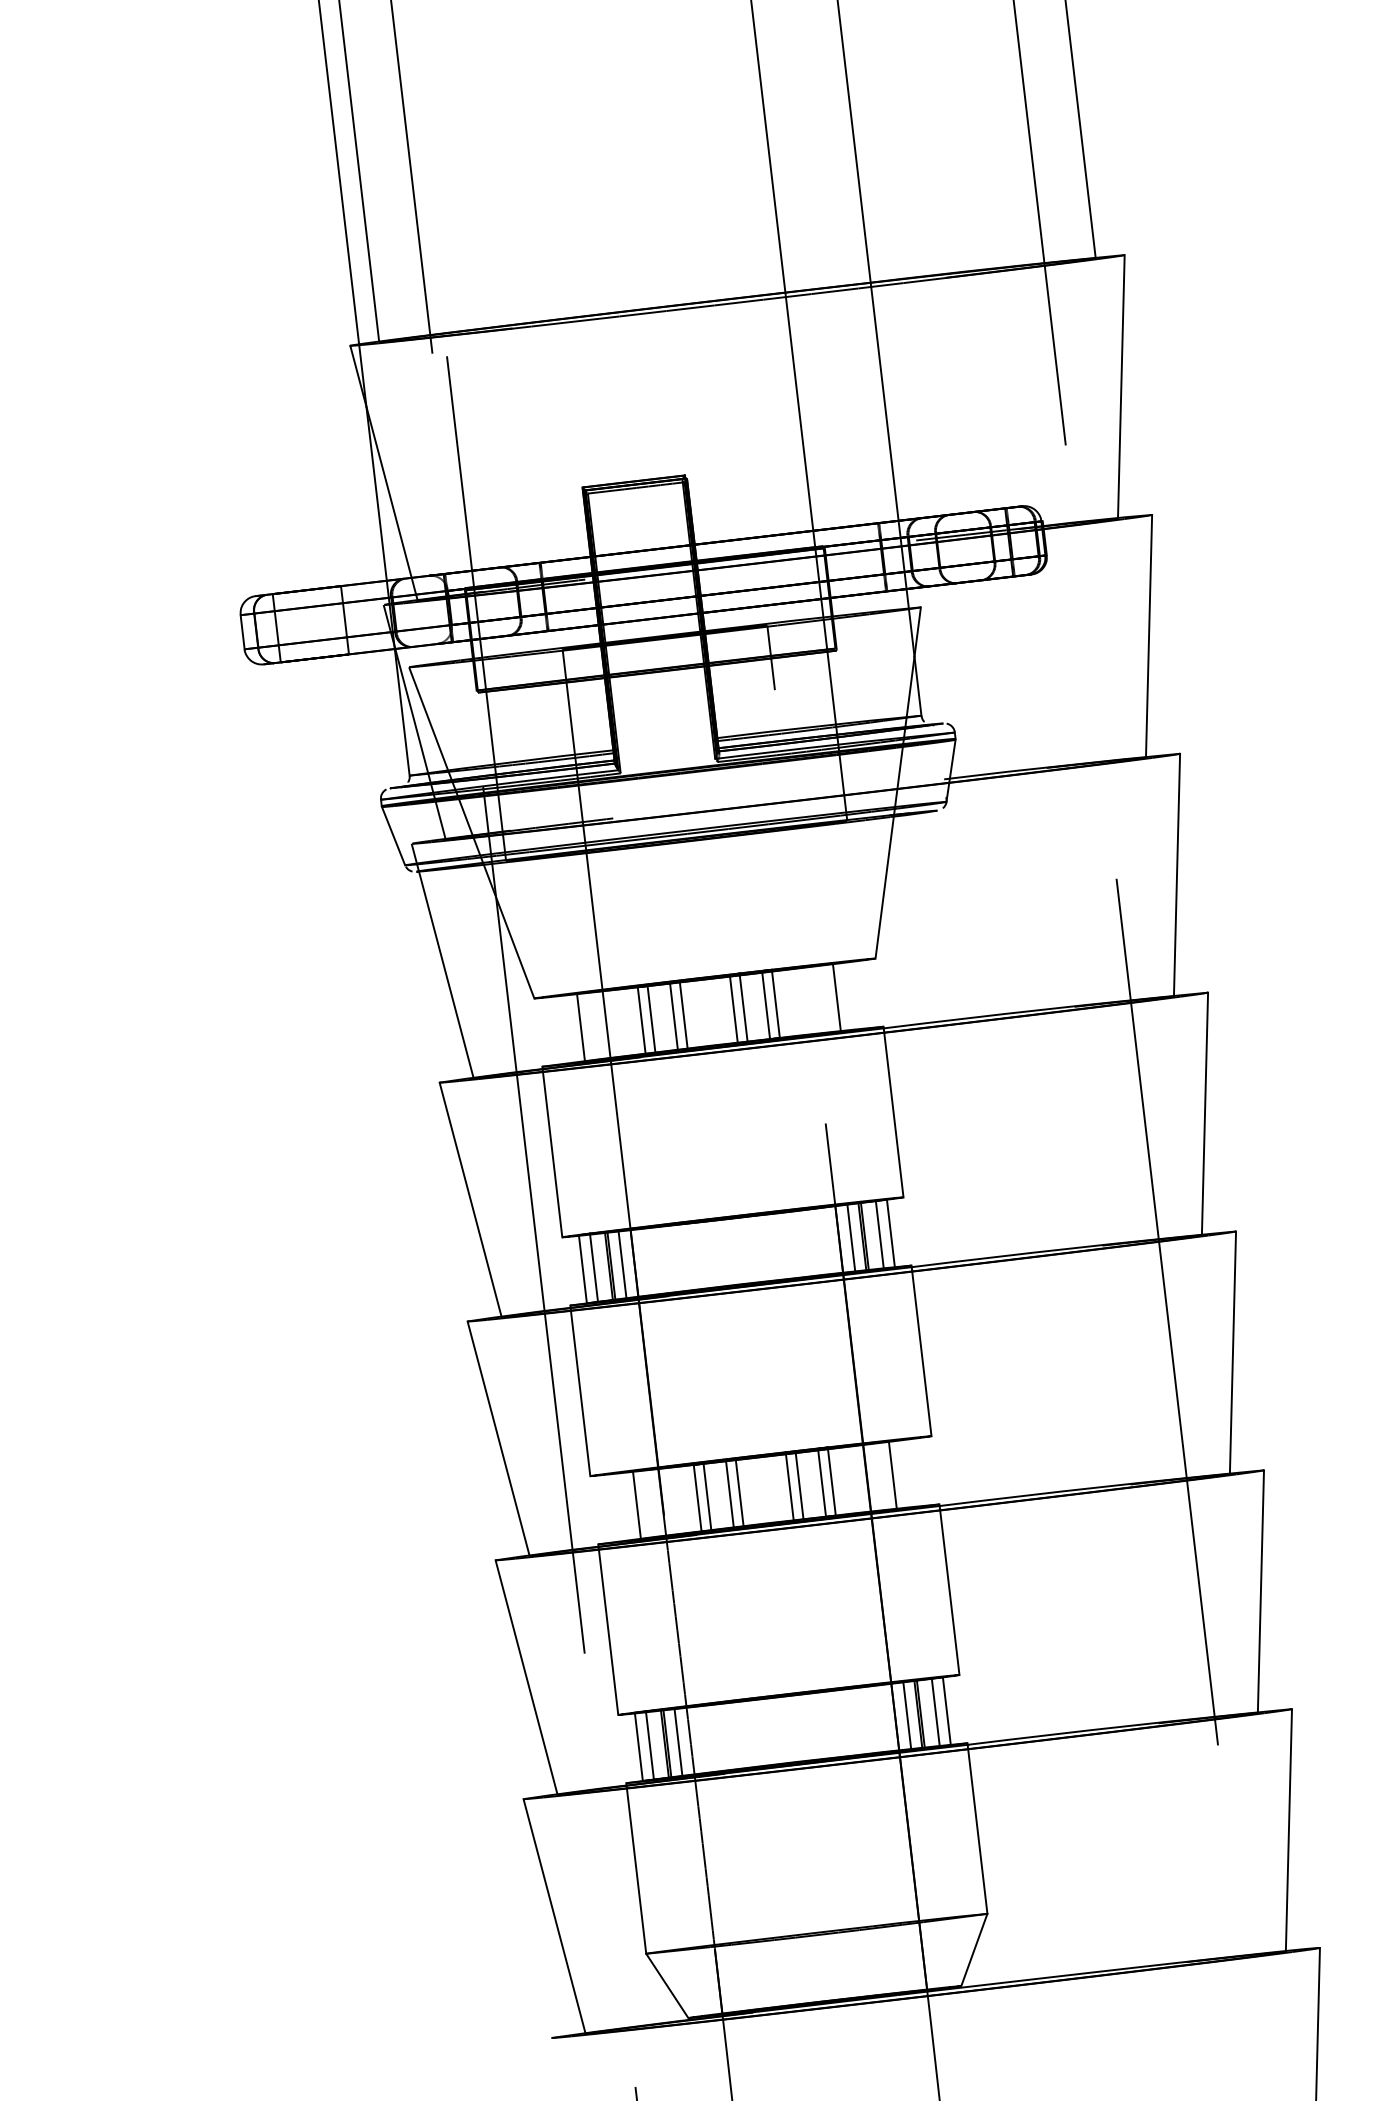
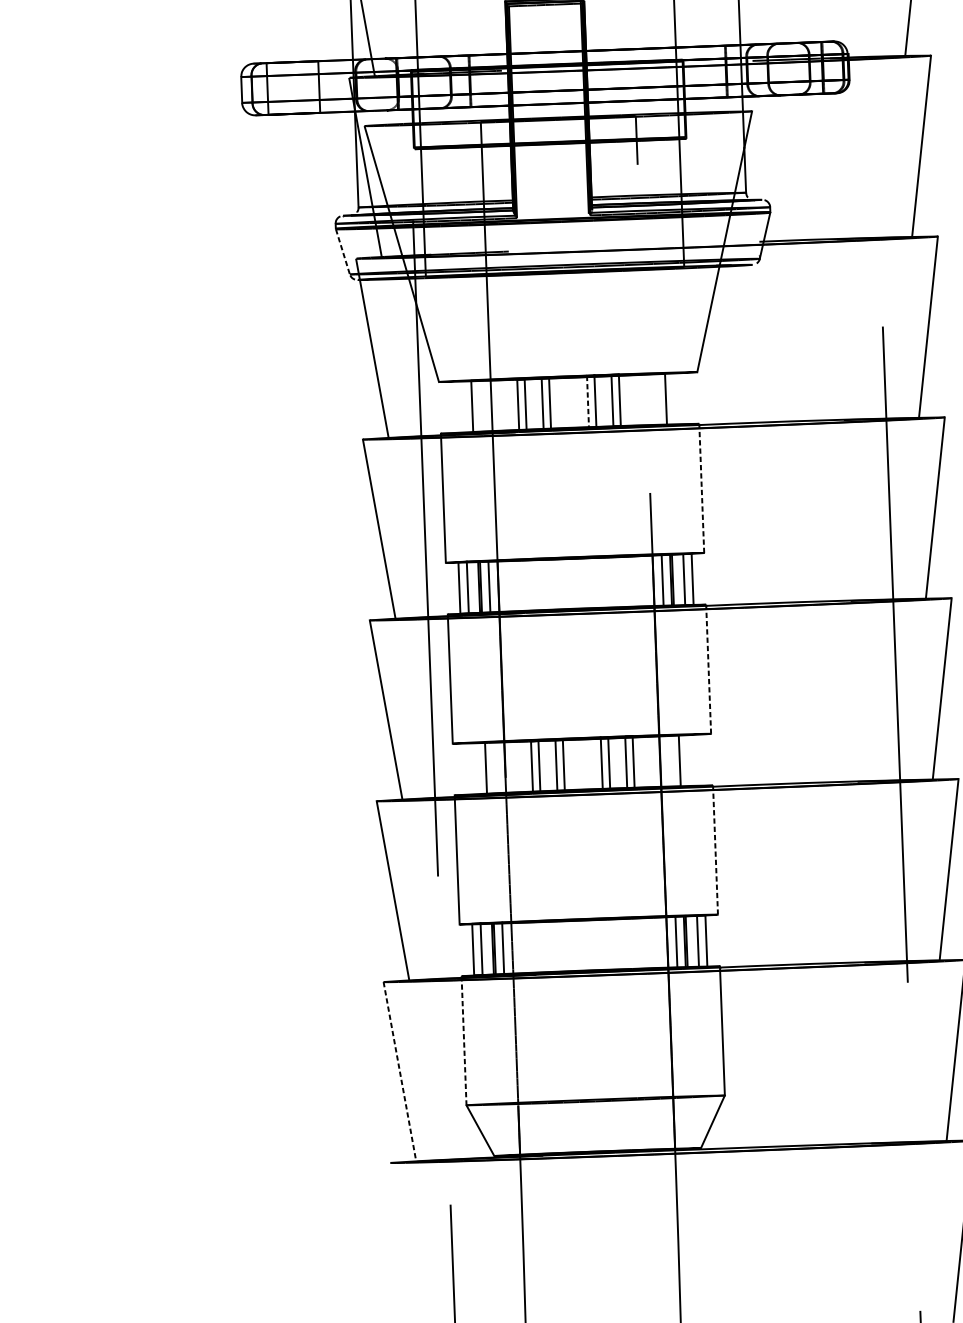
line: (393, 836) -> (342, 252), solid -> dashed
line: (733, 1009) -> (587, 402), solid -> dashed
line: (893, 1112) -> (701, 488), solid -> dashed
line: (921, 1350) -> (708, 668), solid -> dashed
line: (949, 1589) -> (715, 849), solid -> dashed
line: (636, 1868) -> (464, 1040), solid -> dashed
line: (554, 1916) -> (399, 1071), solid -> dashed

